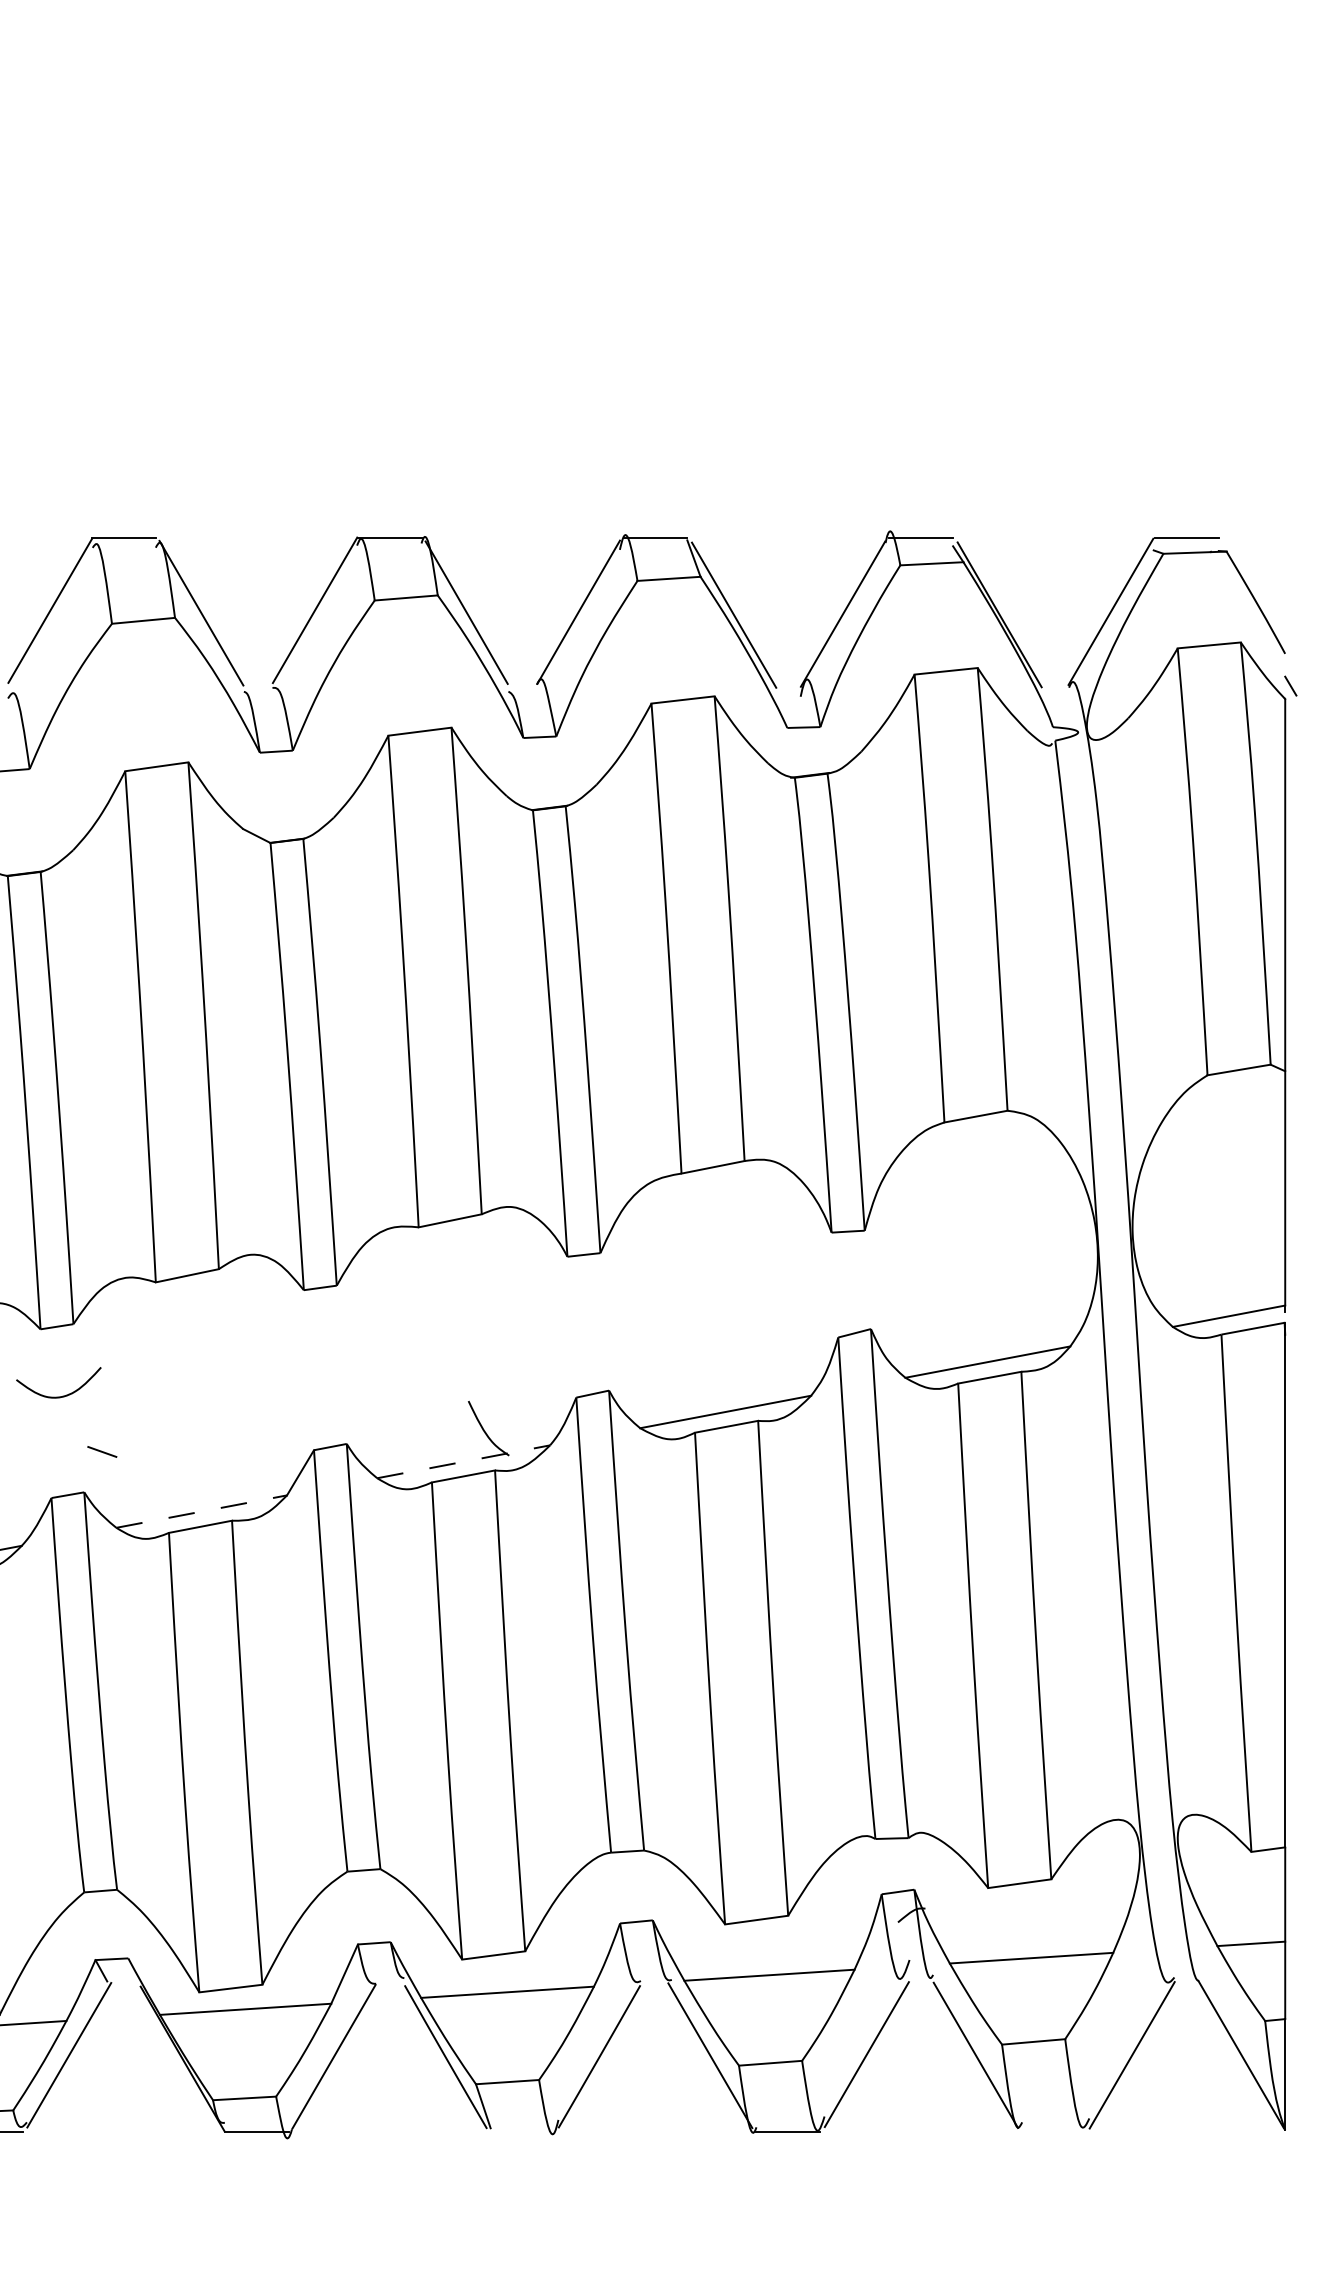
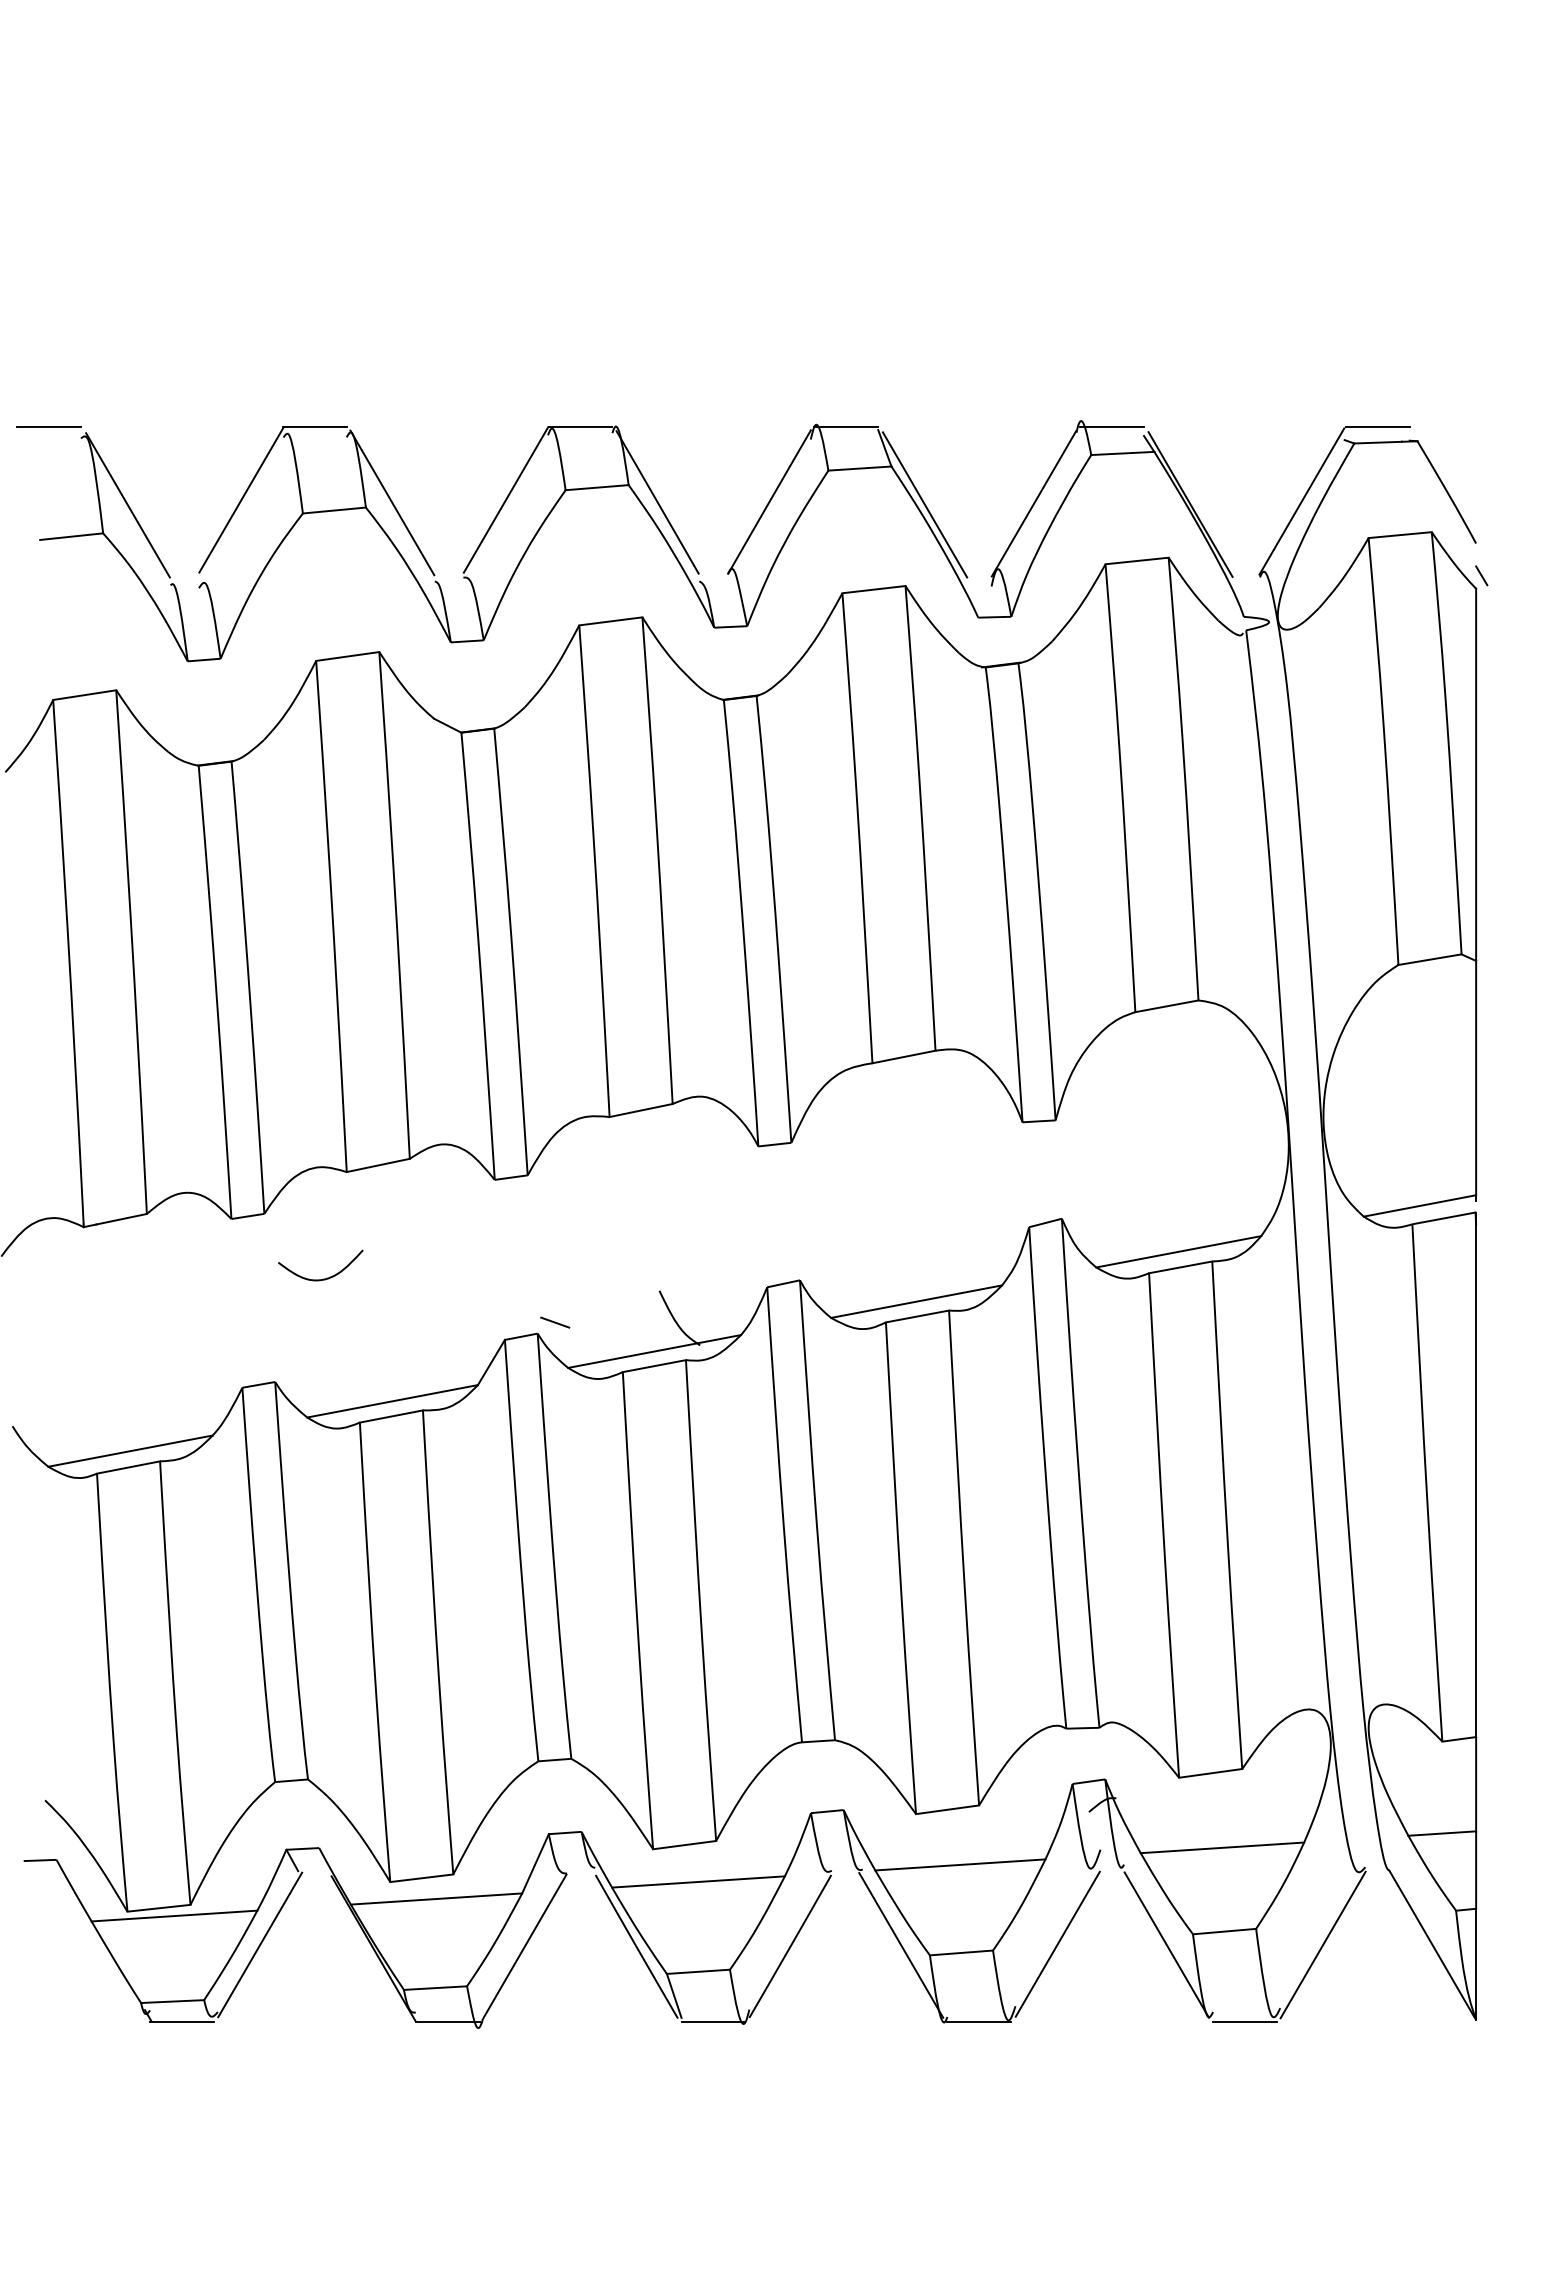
curve: (61, 1395) -> (323, 1278), moved
line: (102, 1451) -> (555, 1322), moved
line: (463, 1461) -> (654, 1351), dashed -> solid
line: (201, 1511) -> (392, 1401), dashed -> solid
line: (522, 2131) -> (713, 2021), added
line: (1053, 2131) -> (1244, 2021), added

